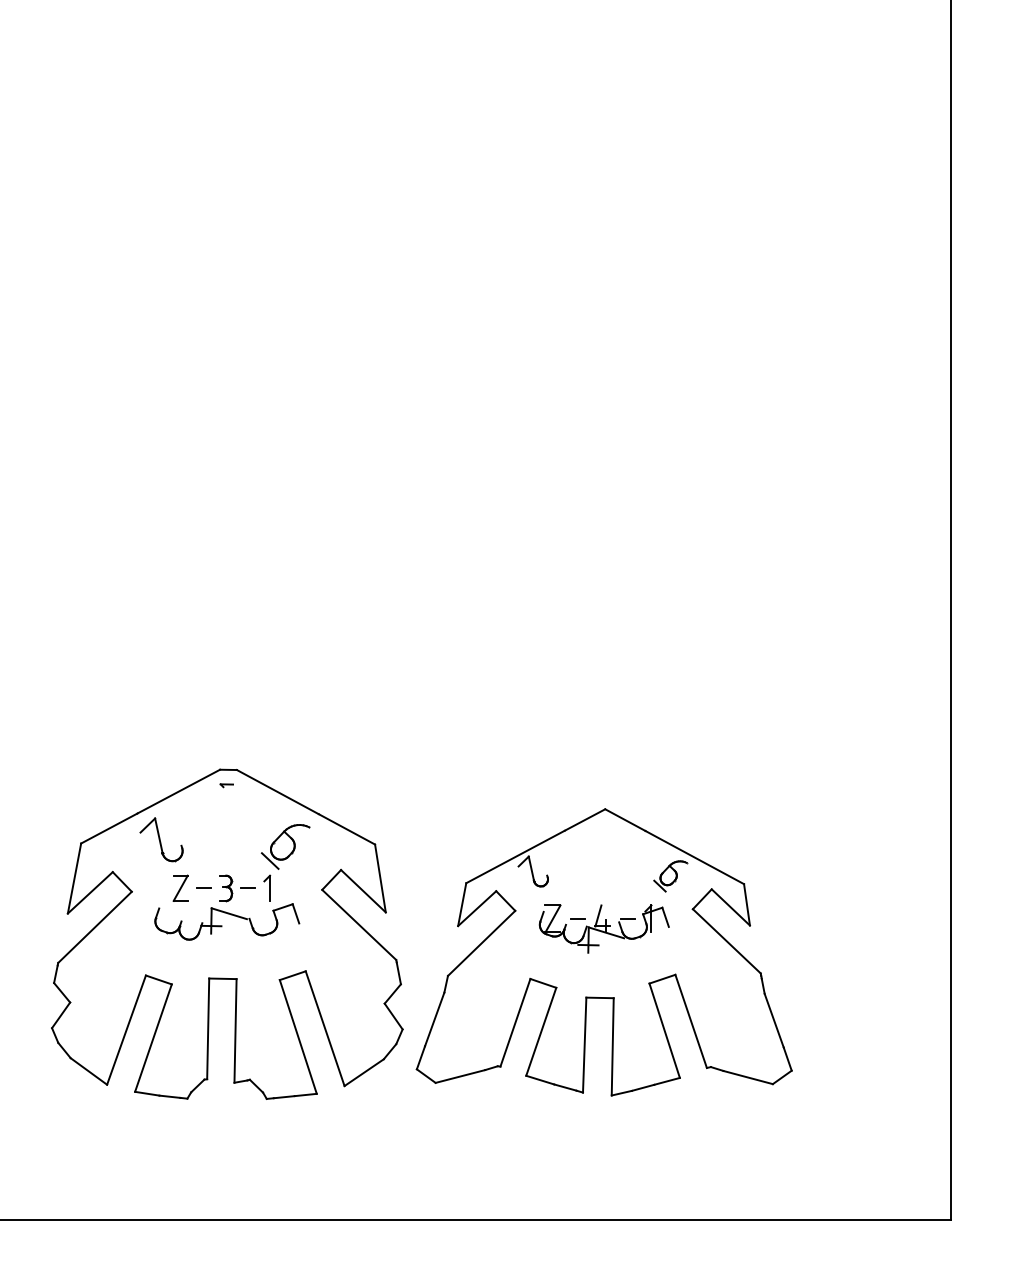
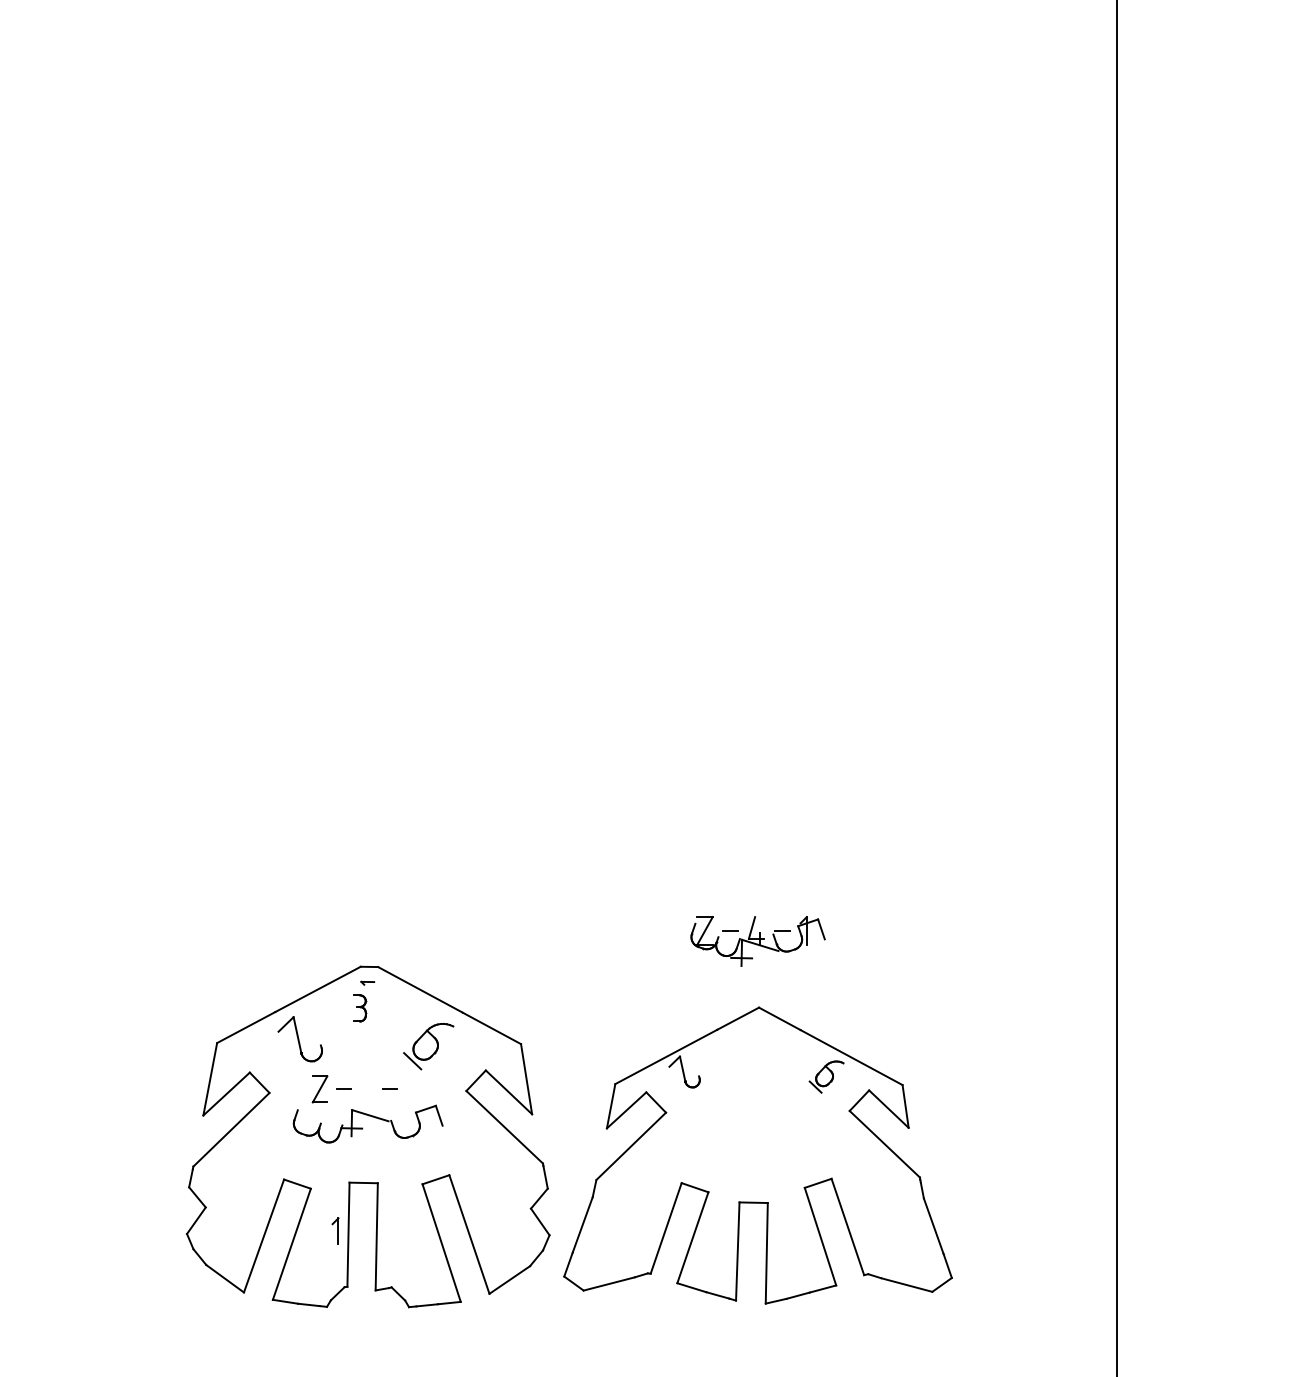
part: (267, 887) -> (335, 1230), moved
part: (226, 888) -> (360, 1008), moved
part: (603, 929) -> (757, 941), moved

